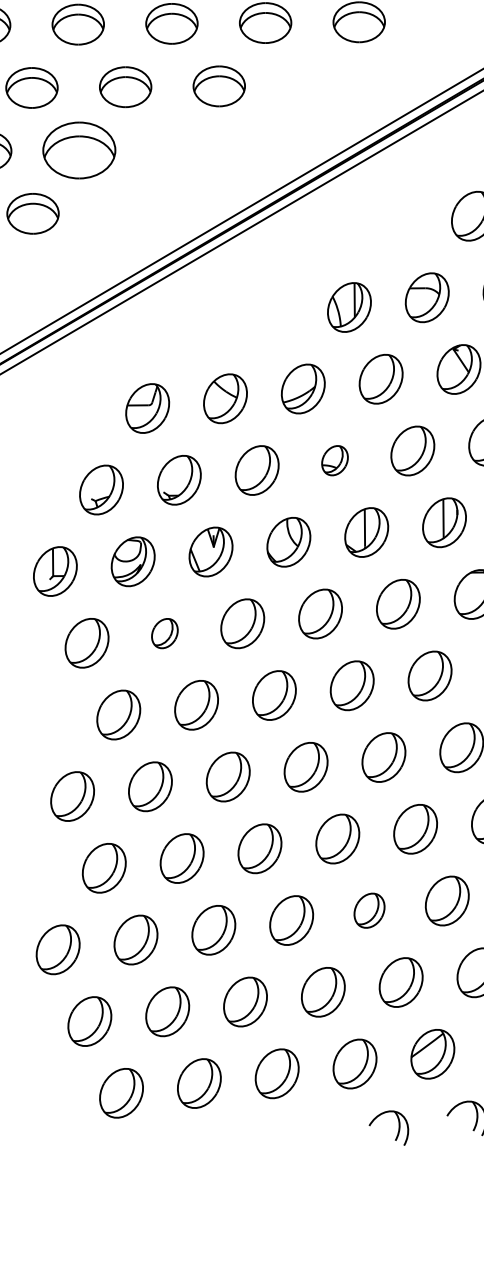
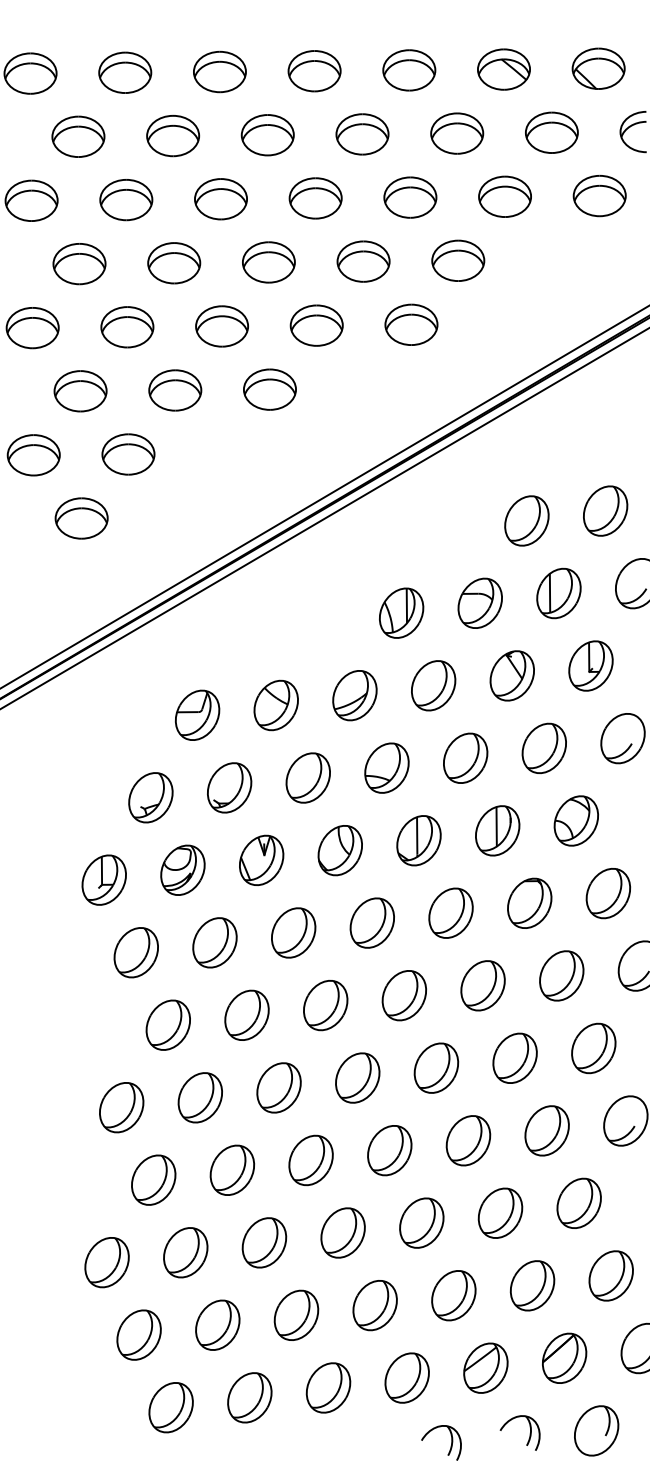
part: (79, 150) -> (128, 454), size x0.71
part: (334, 460) -> (386, 767), size x1.67
part: (164, 633) -> (214, 942), size x1.67
part: (369, 910) -> (421, 1222), size x1.43

